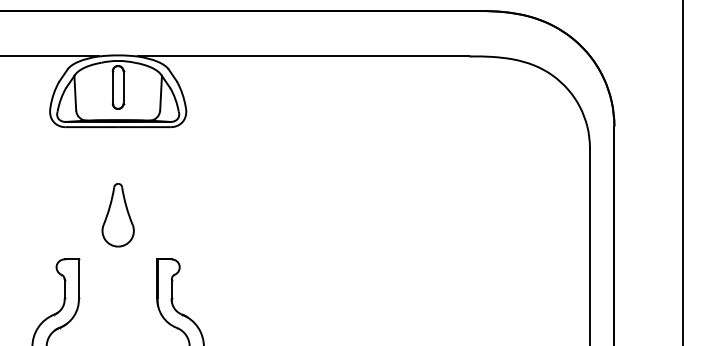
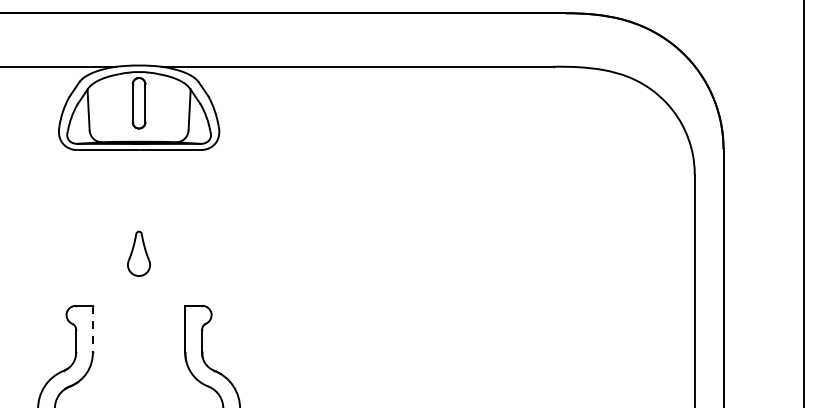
part: (117, 215) -> (138, 254), size x0.6
line: (78, 278) -> (92, 328), solid -> dashed

